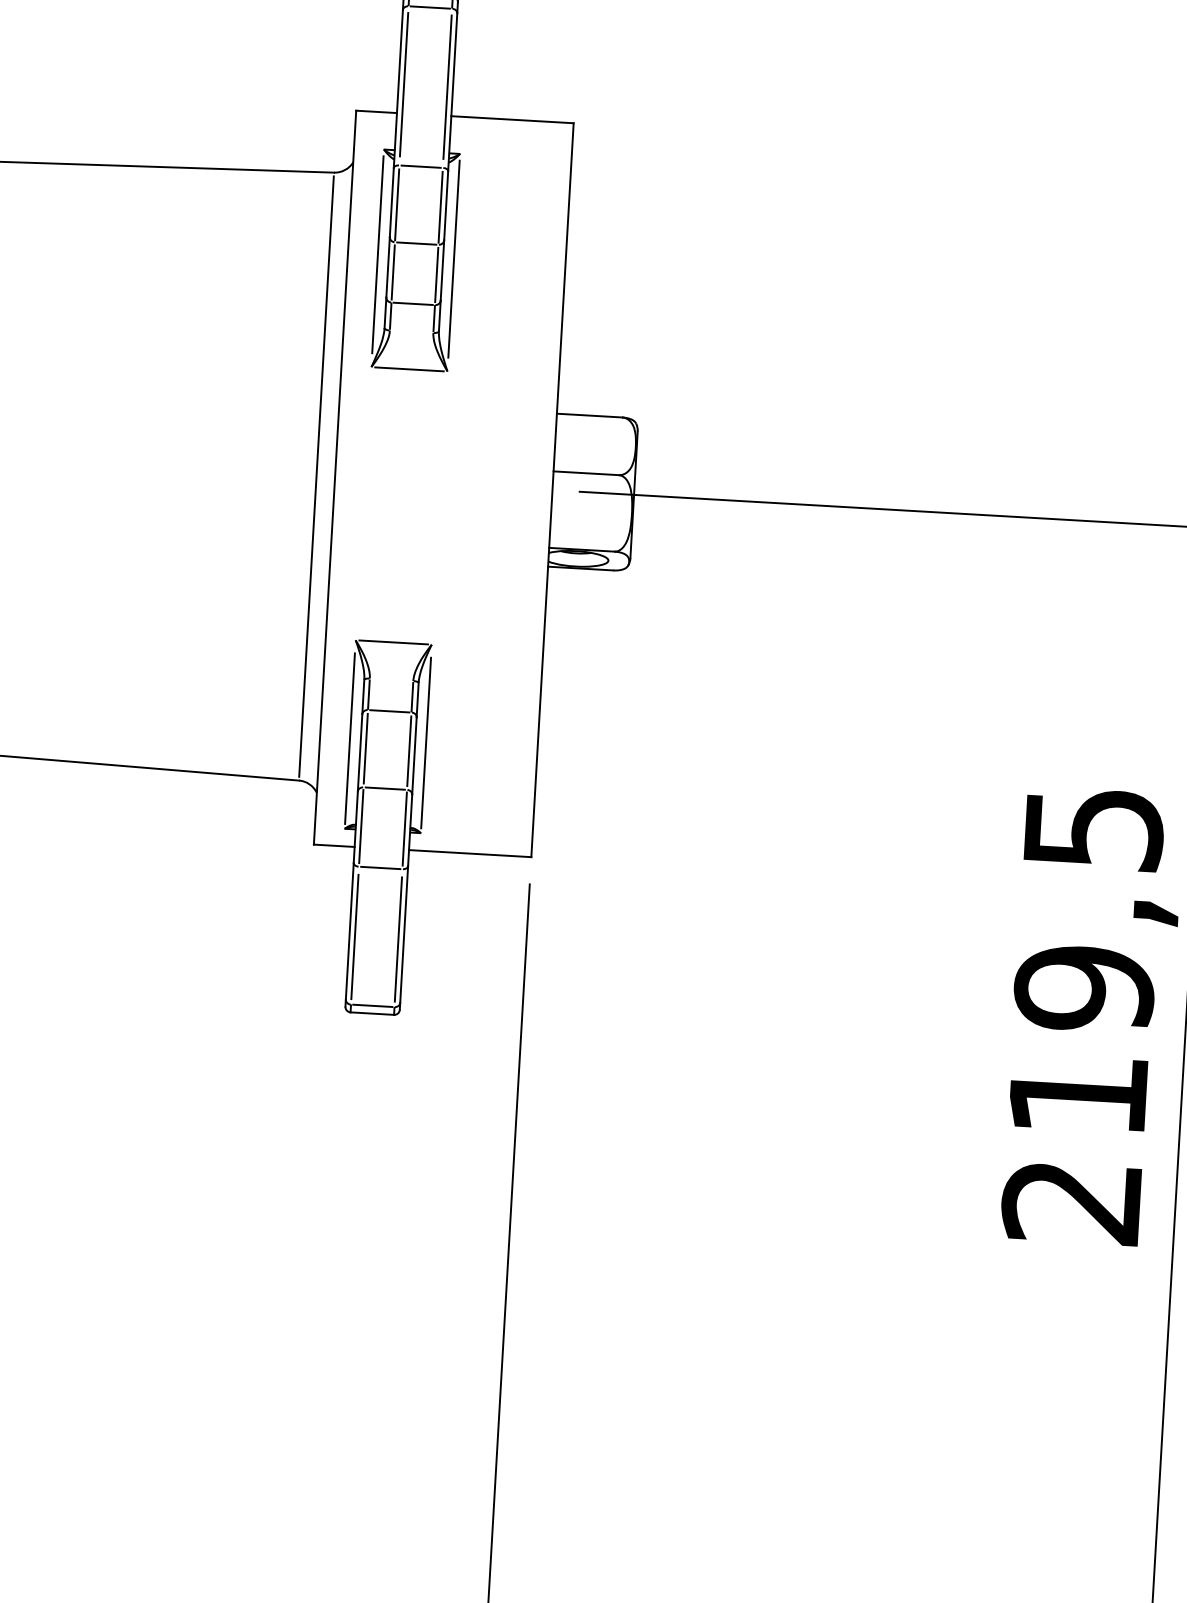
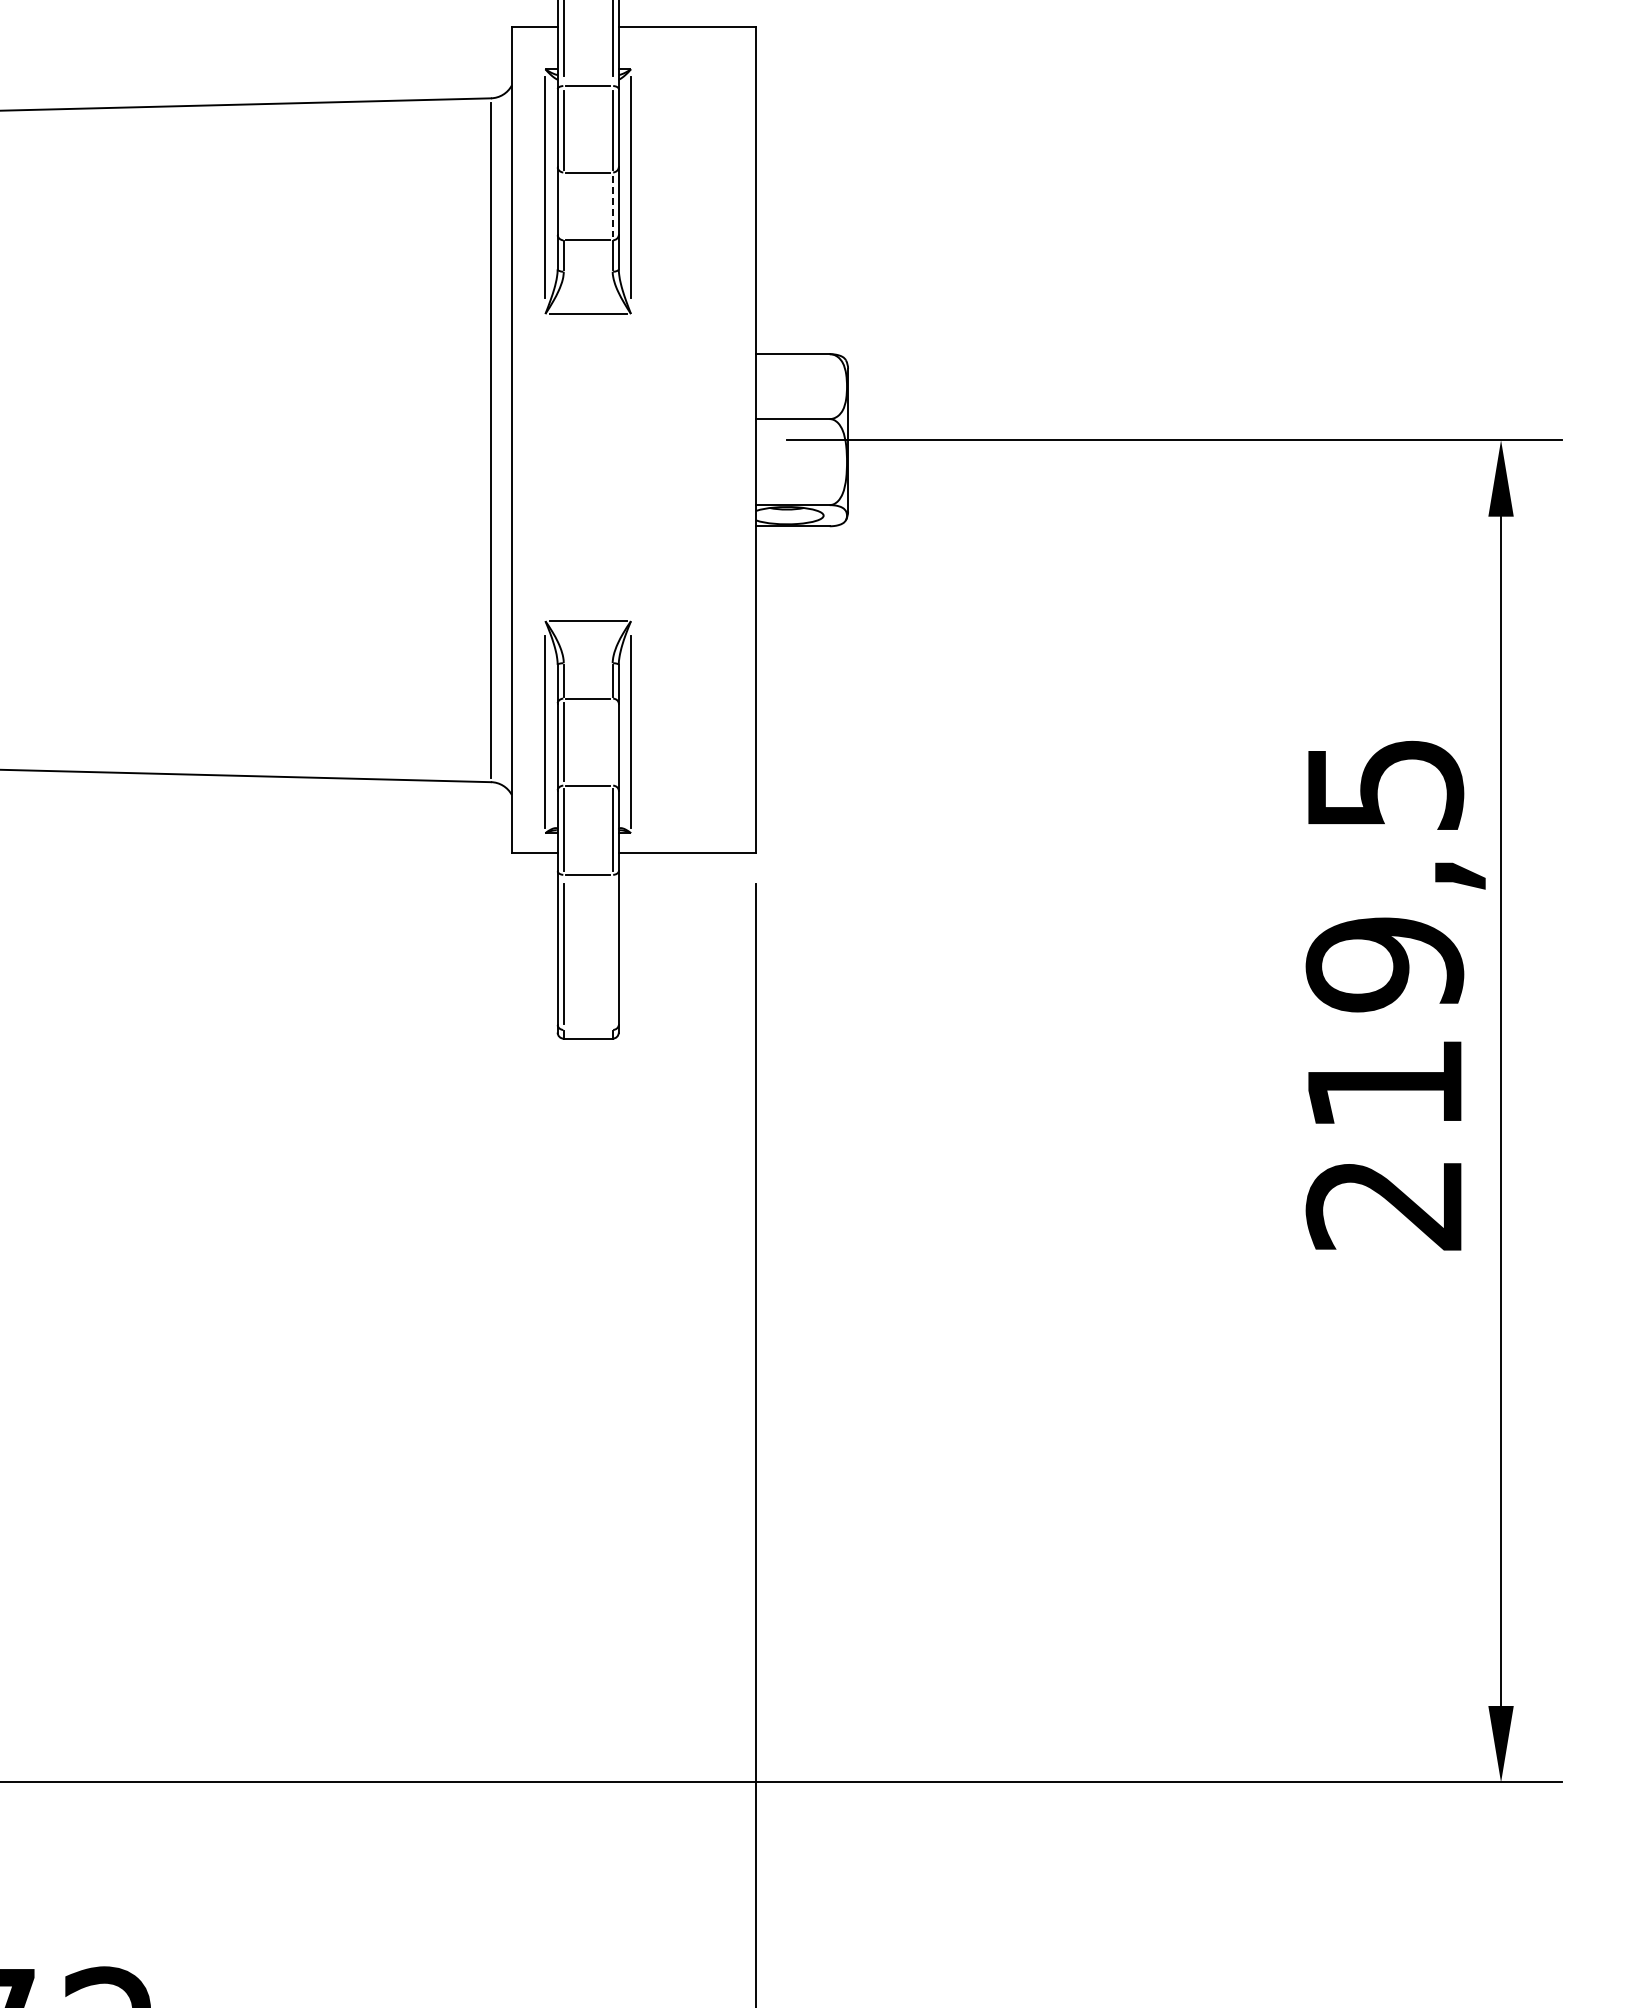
line: (393, 271) -> (563, 205), removed
line: (436, 275) -> (612, 206), solid -> dashed
line: (409, 750) -> (612, 741), removed
line: (398, 939) -> (612, 953), removed
line: (373, 1005) -> (588, 1029), removed

